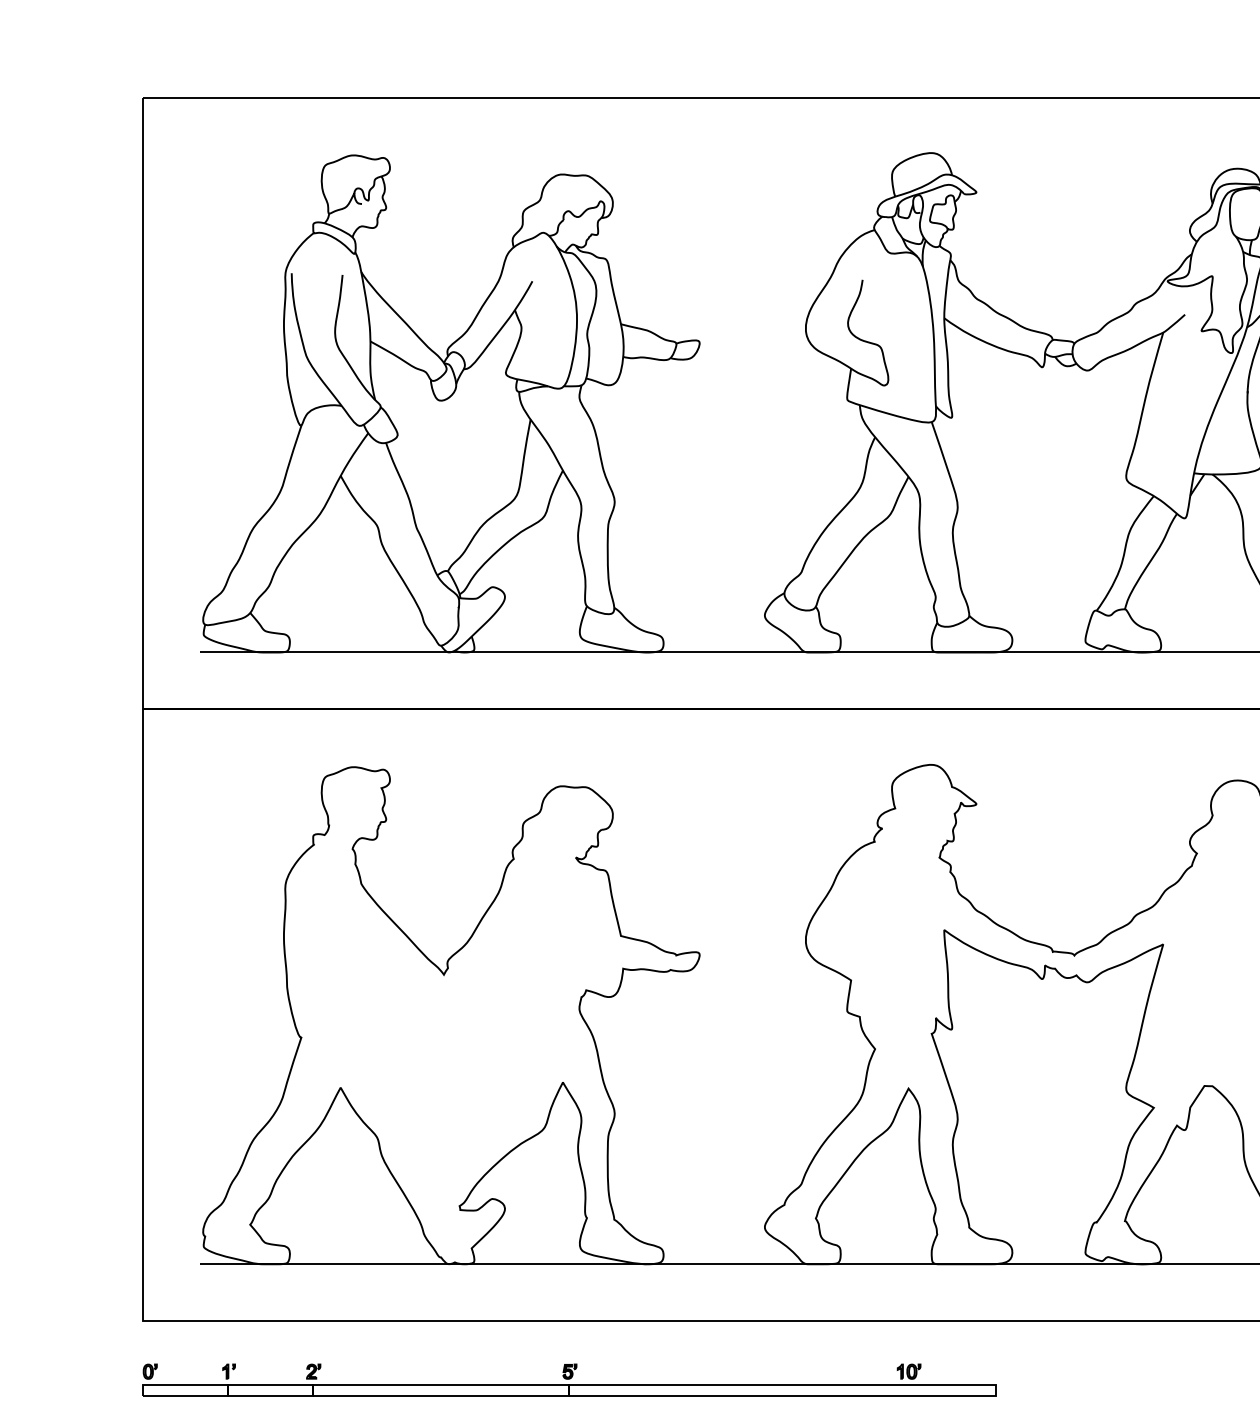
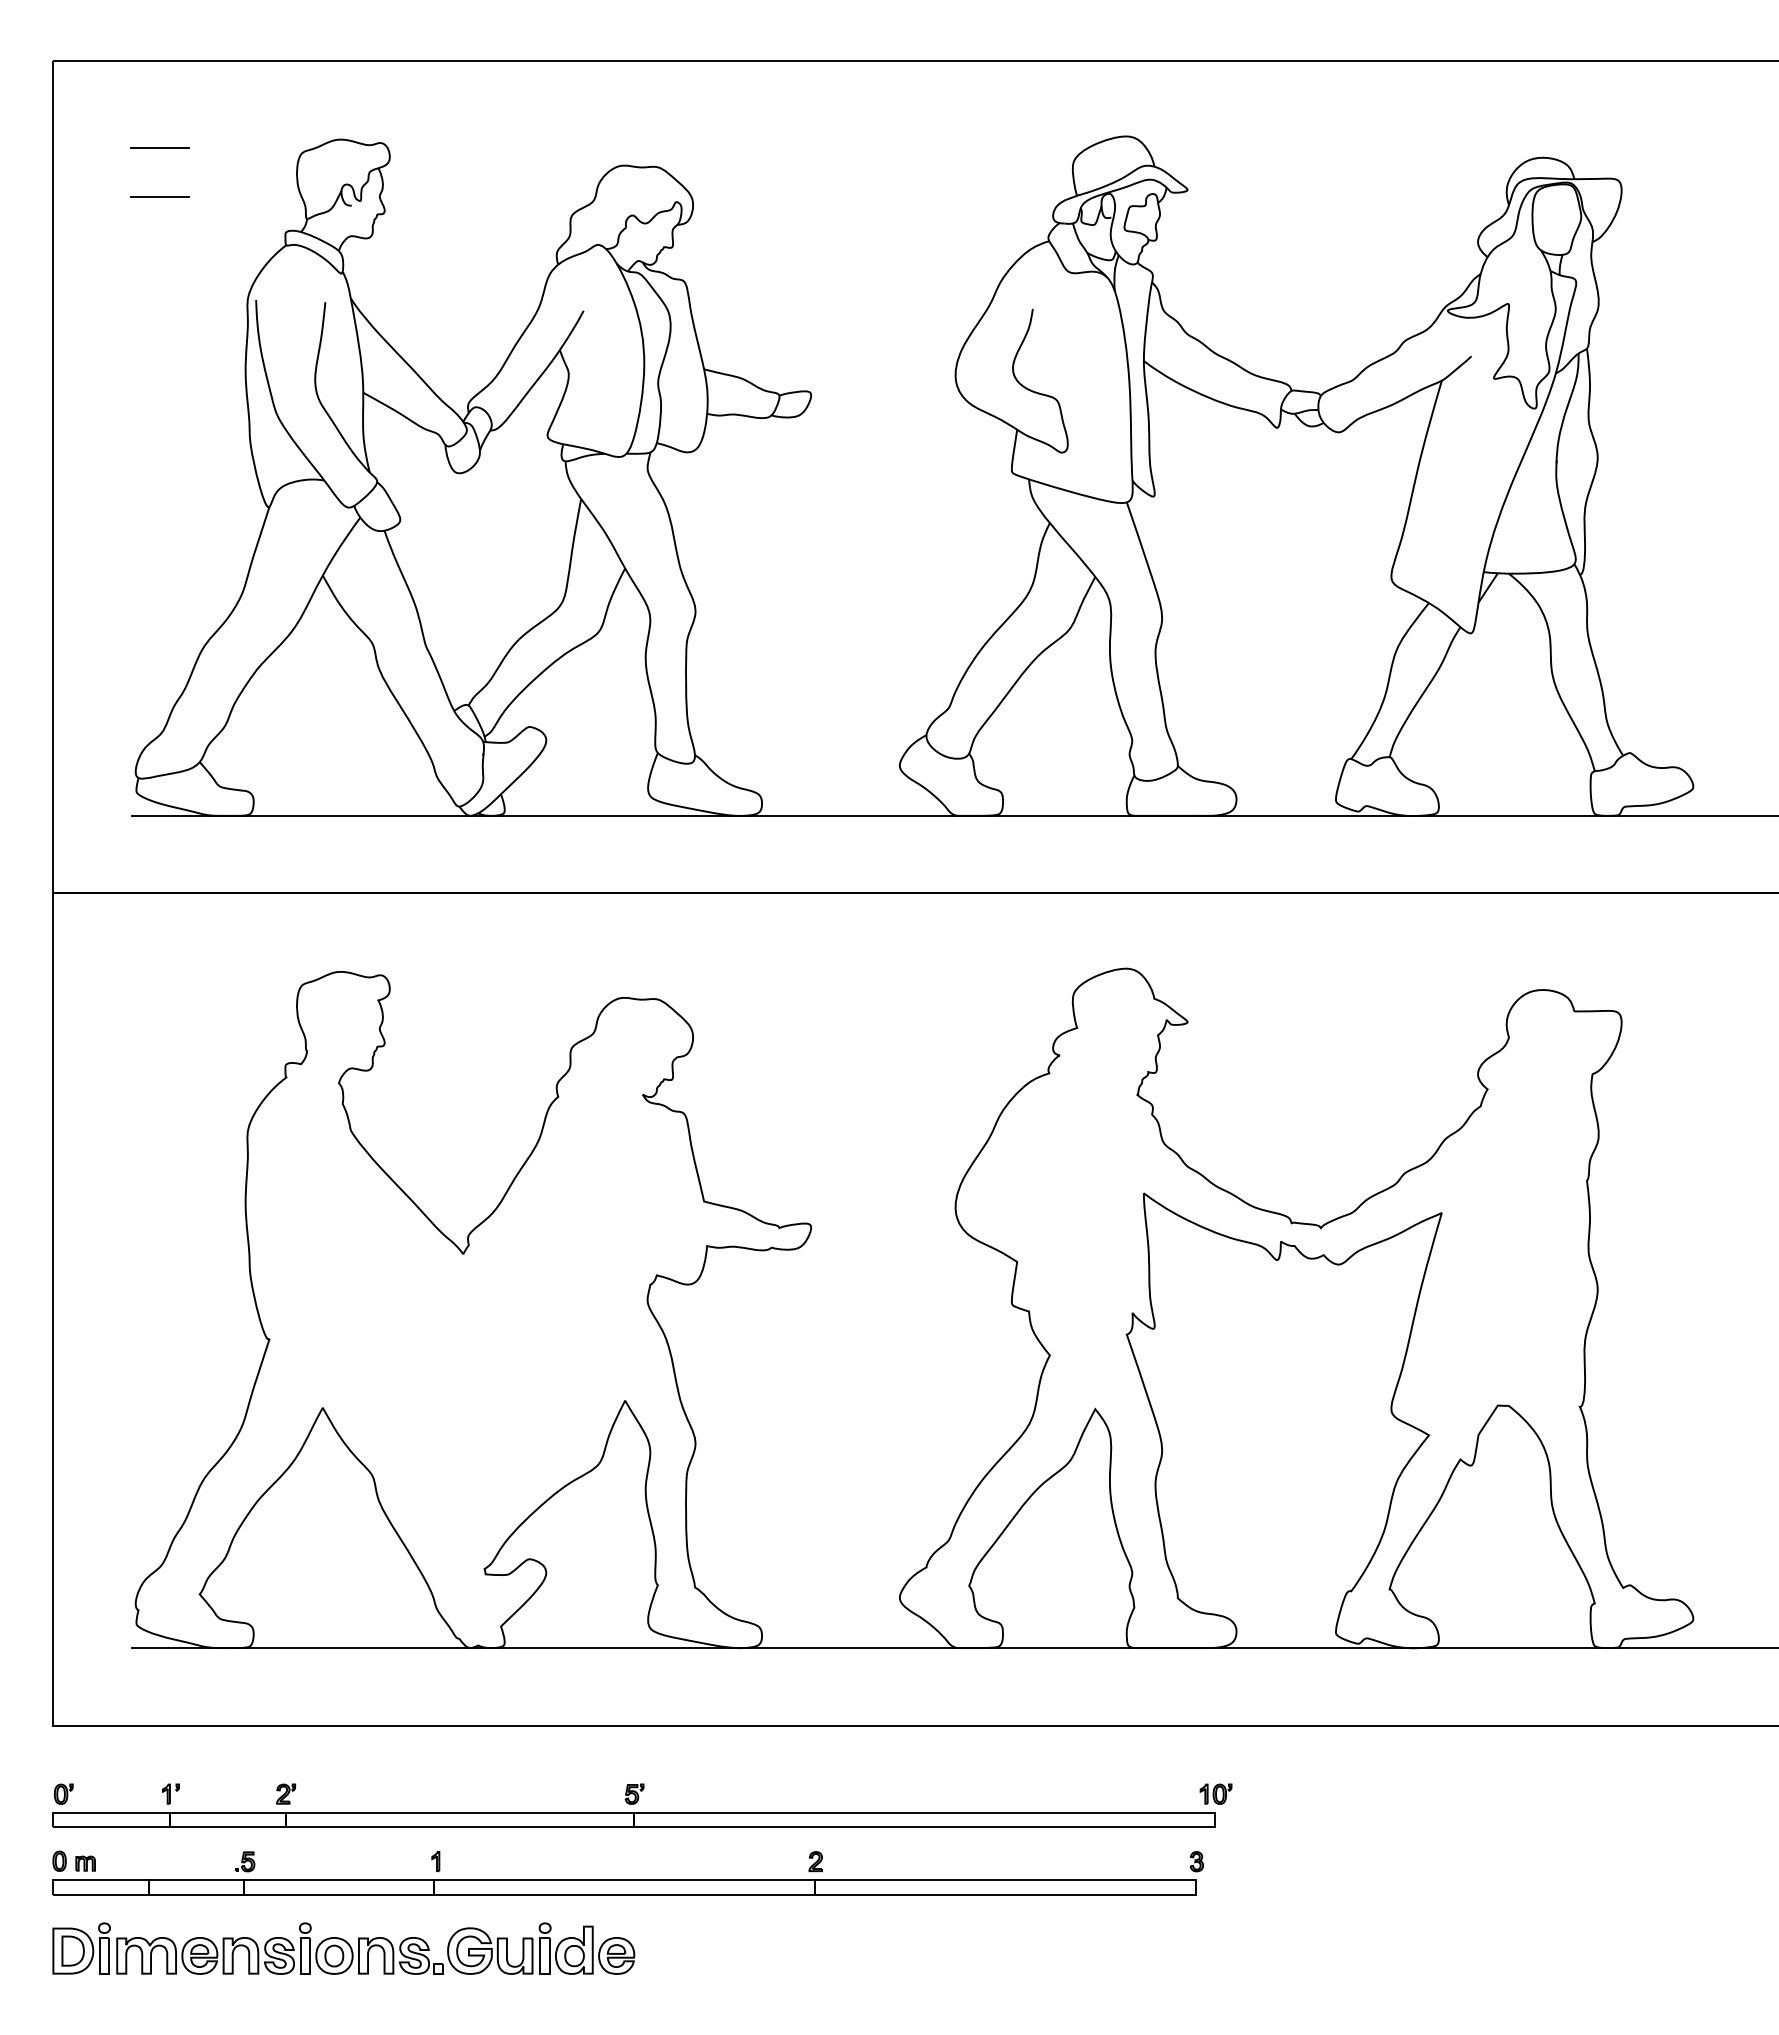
line: (220, 161) -> (159, 148), added
line: (220, 197) -> (159, 196), added
part: (908, 1371) -> (1215, 1793), moved

